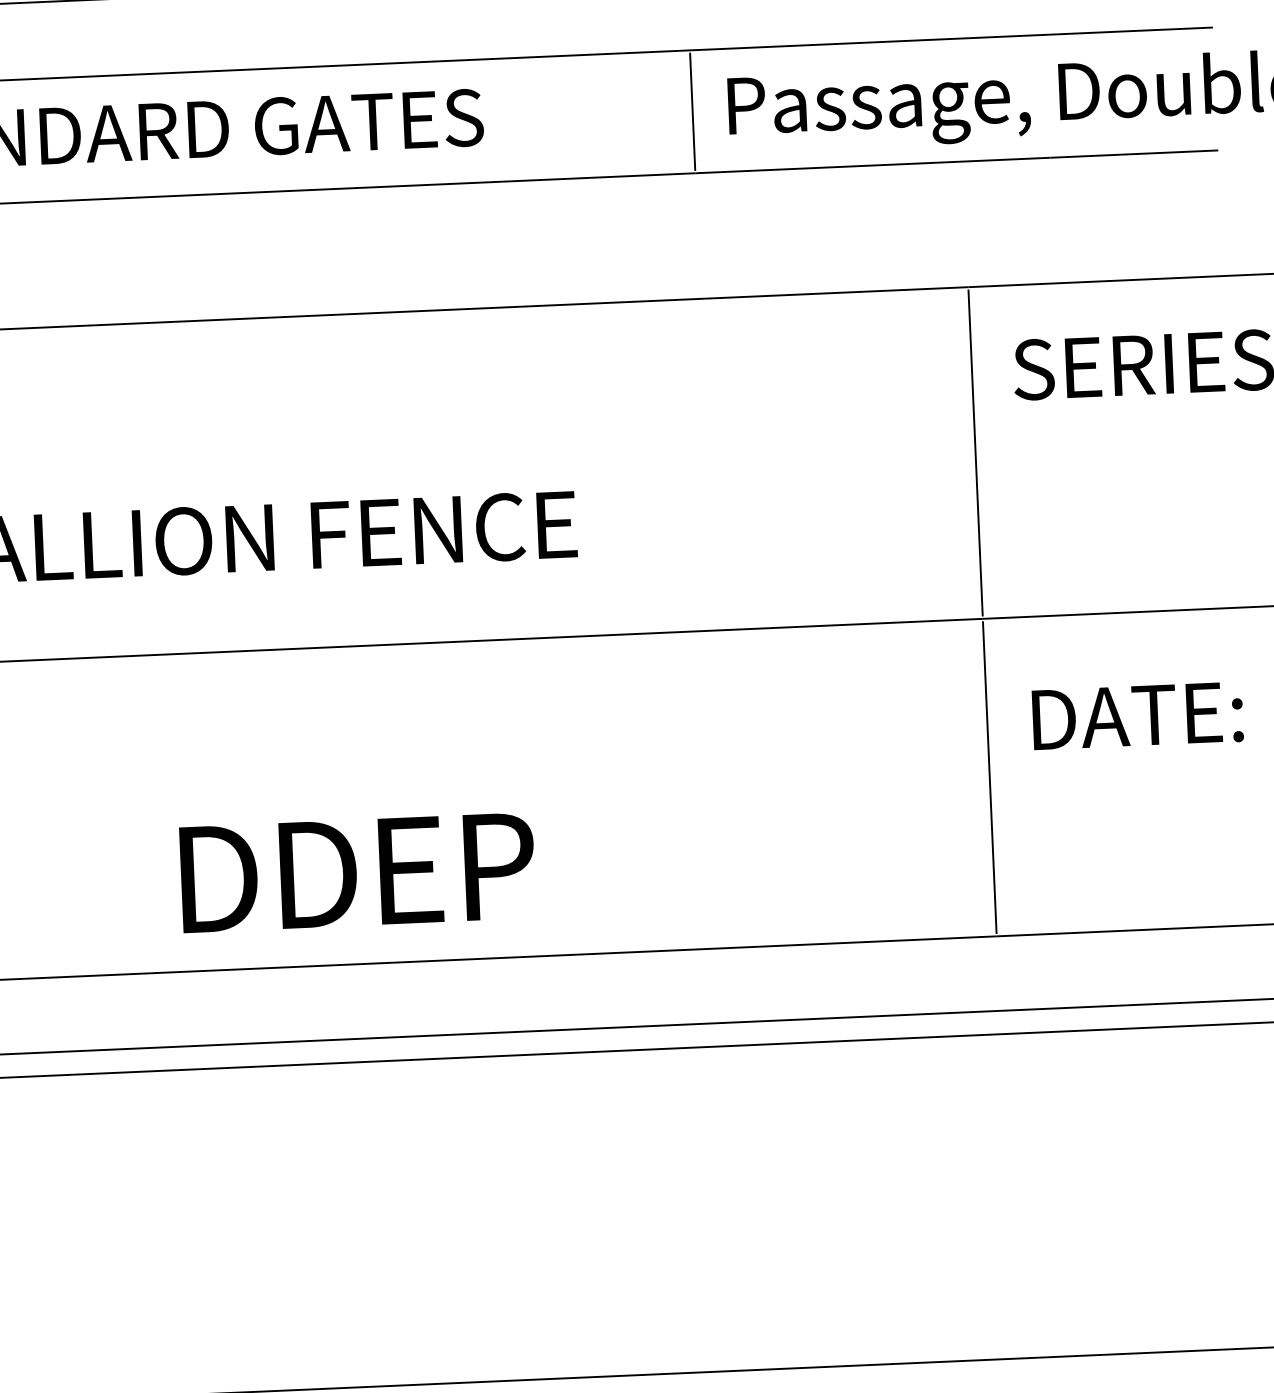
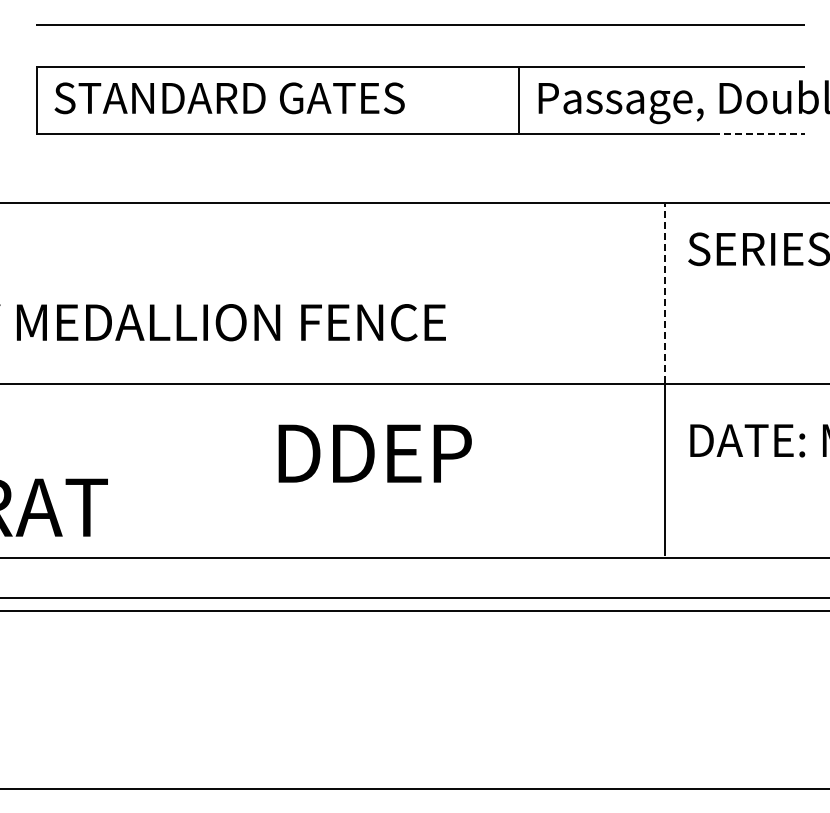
line: (1134, 154) -> (759, 134), solid -> dashed
line: (975, 451) -> (665, 292), solid -> dashed
text: (356, 872) -> (374, 453), moved

